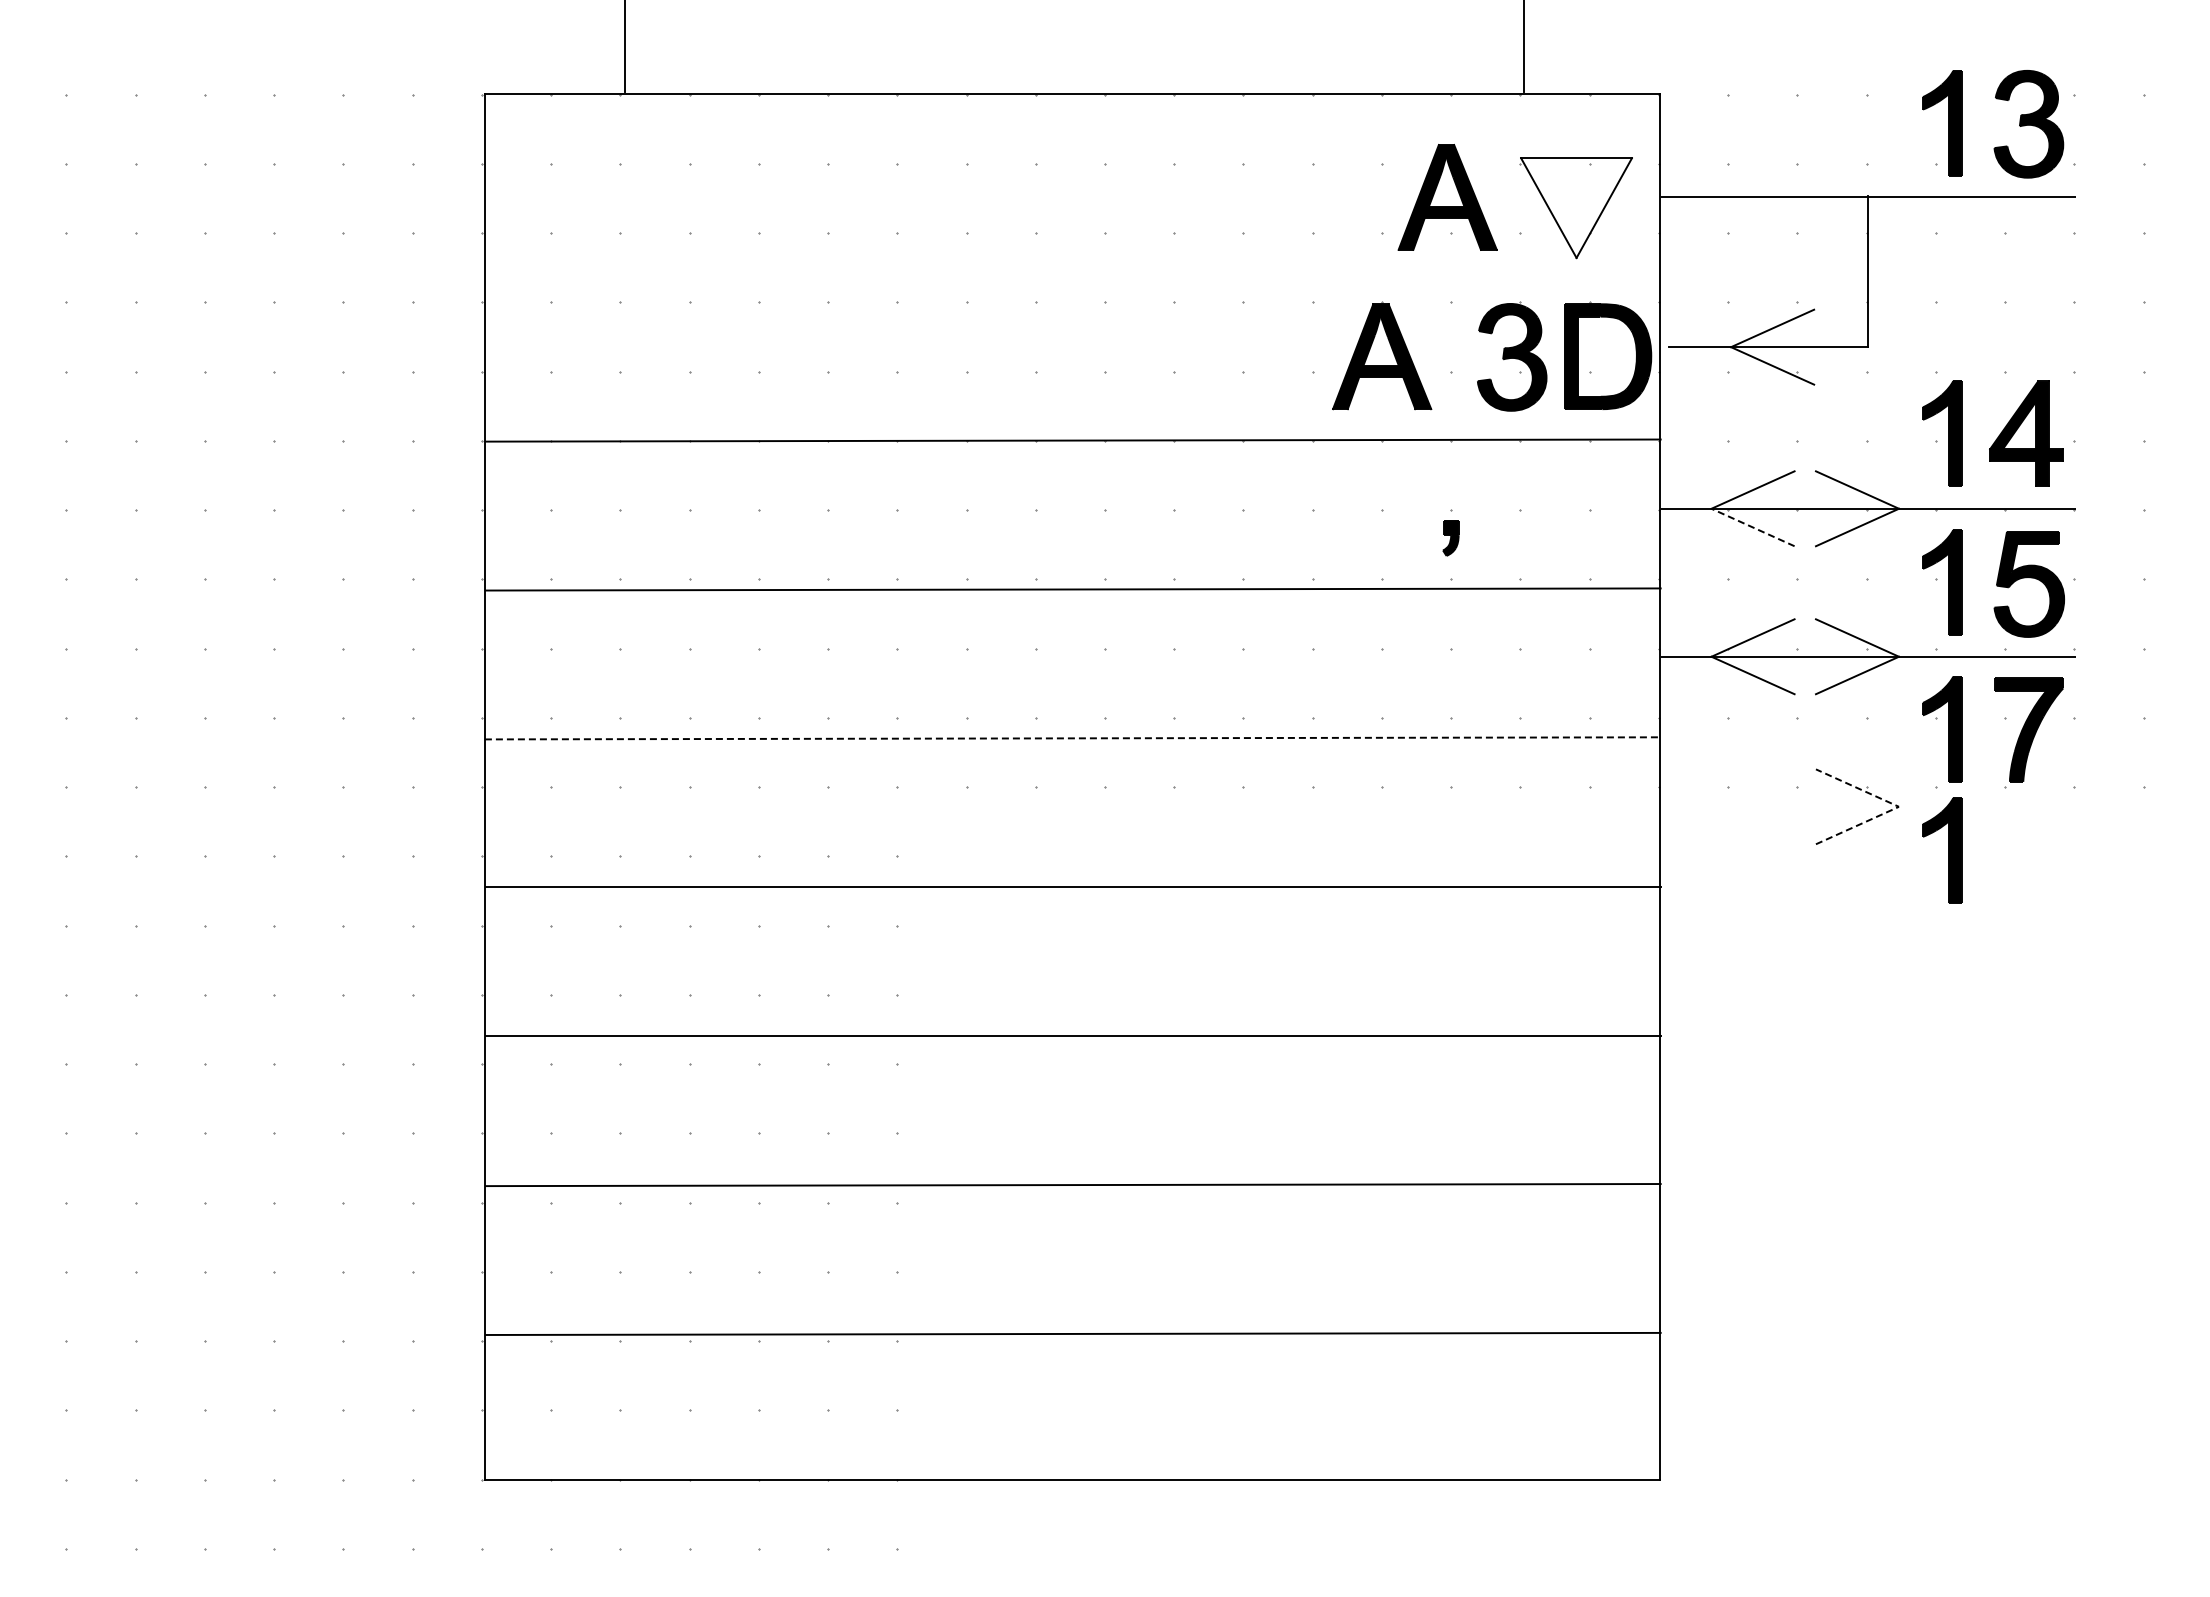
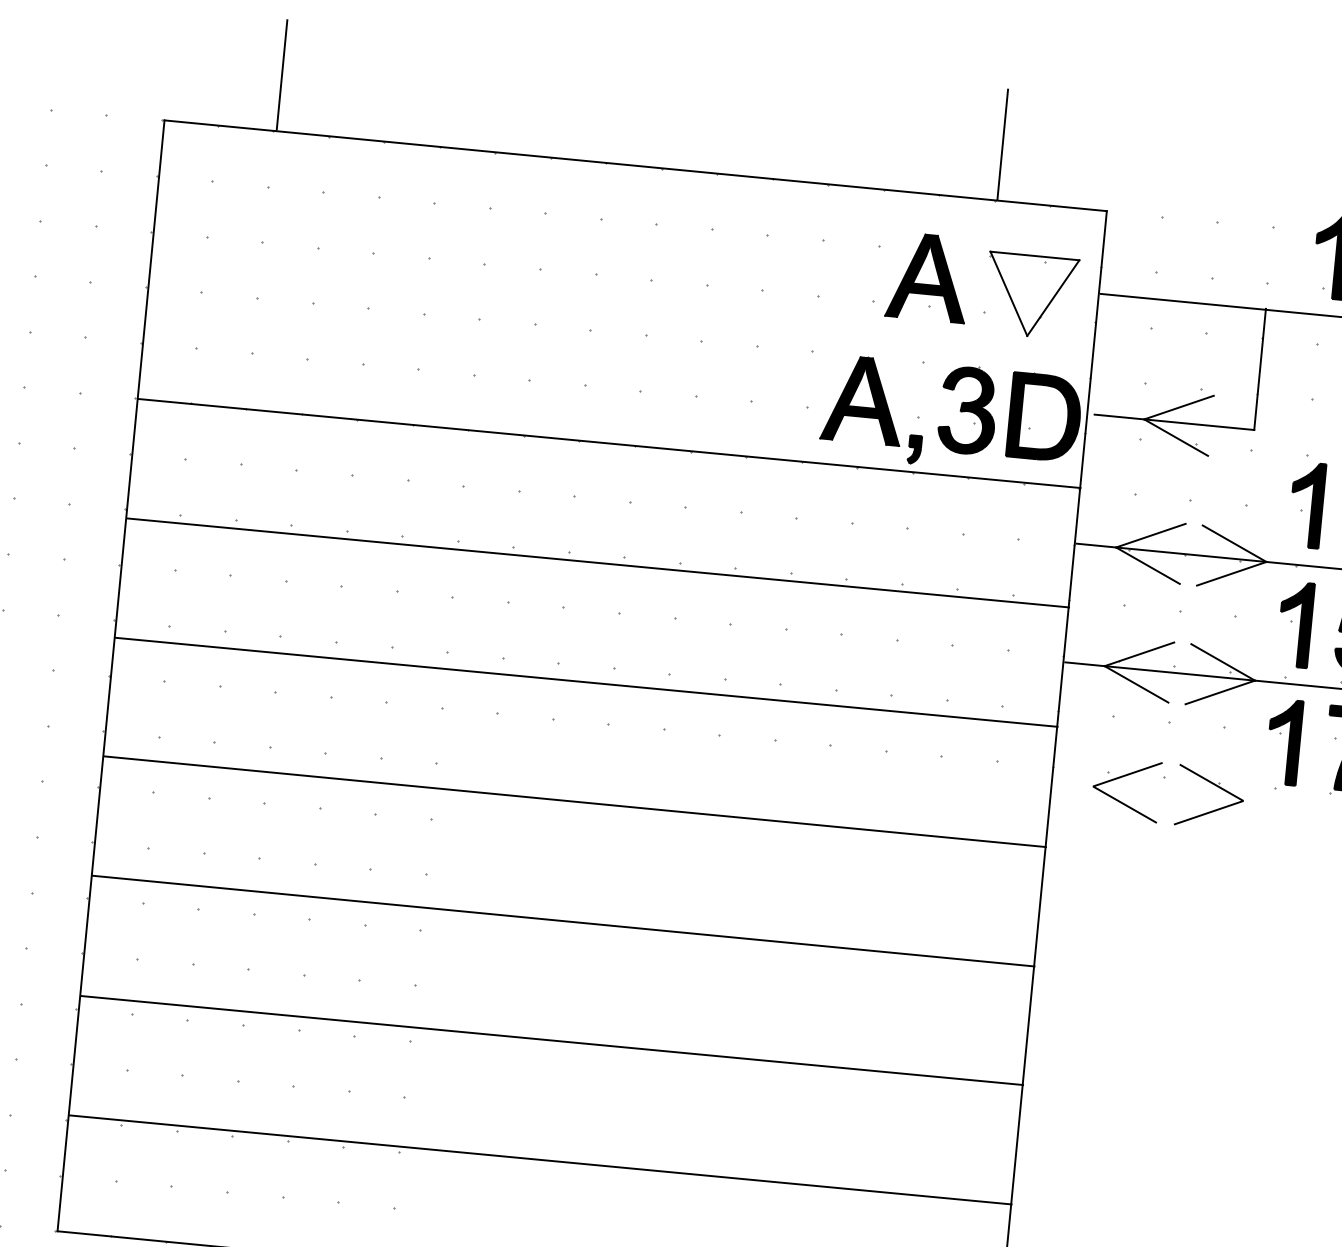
line: (1753, 527) -> (1148, 565), dashed -> solid
part: (1450, 538) -> (914, 450), moved
line: (1073, 738) -> (586, 682), dashed -> solid
line: (1746, 792) -> (1122, 777), added
line: (1899, 806) -> (1243, 800), dashed -> solid
part: (1942, 850) -> (1274, 839), removed

